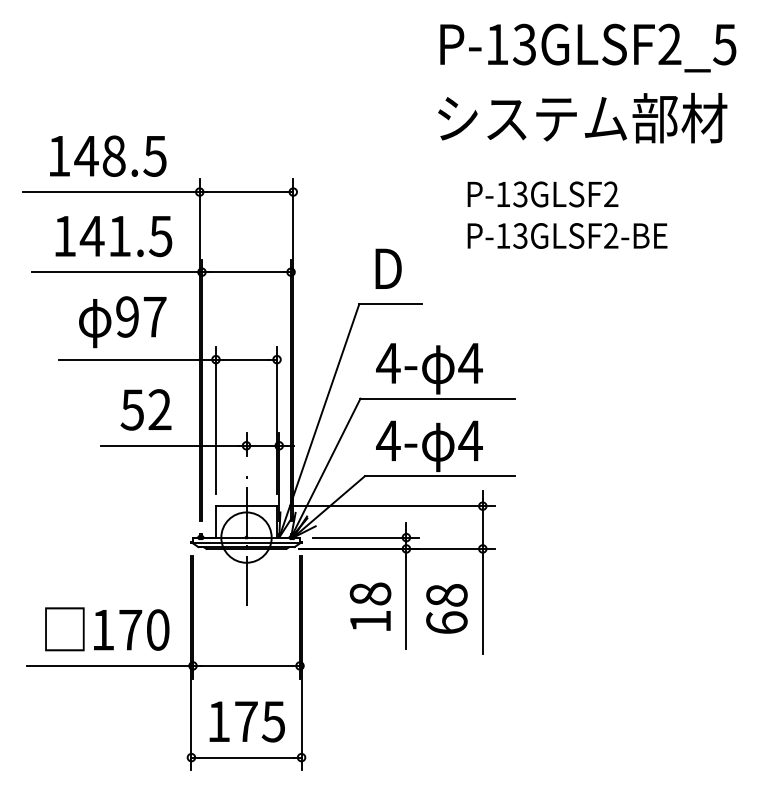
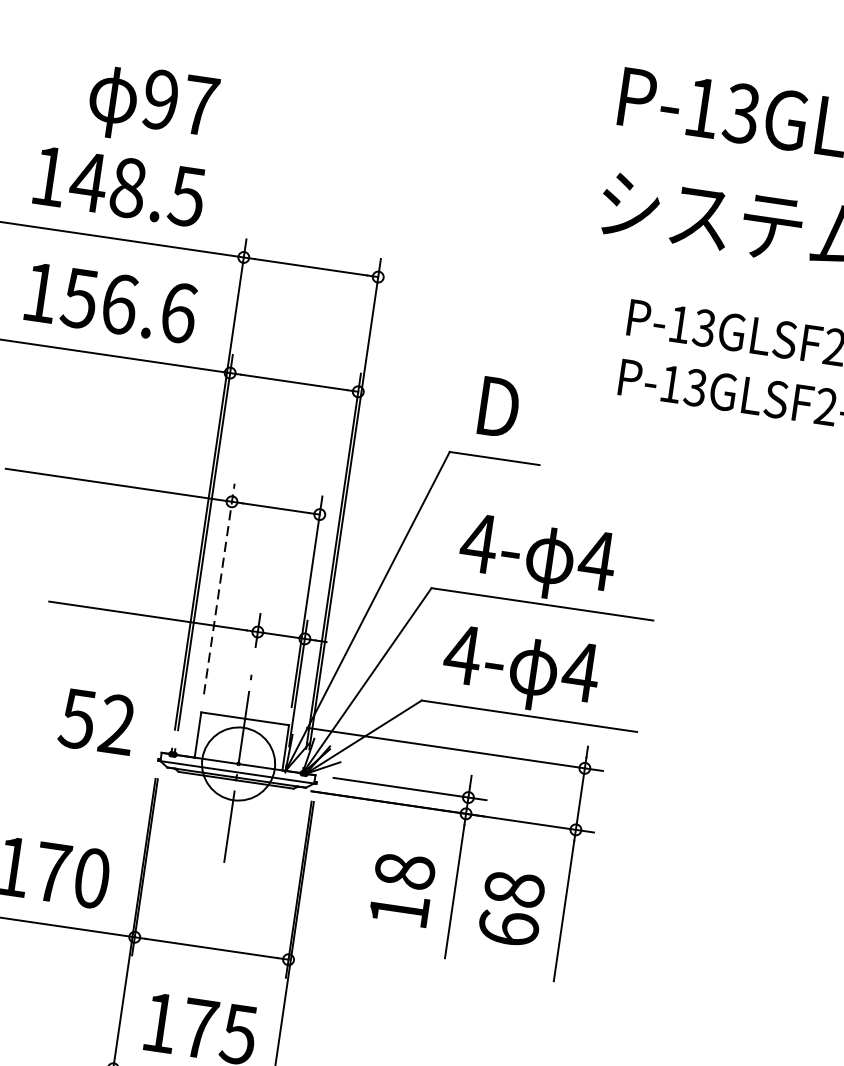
text: (125, 236) -> (127, 305), 141.5 -> 156.6
text: (122, 322) -> (152, 106), moved
text: (145, 409) -> (96, 721), moved
line: (215, 419) -> (218, 587), solid -> dashed

